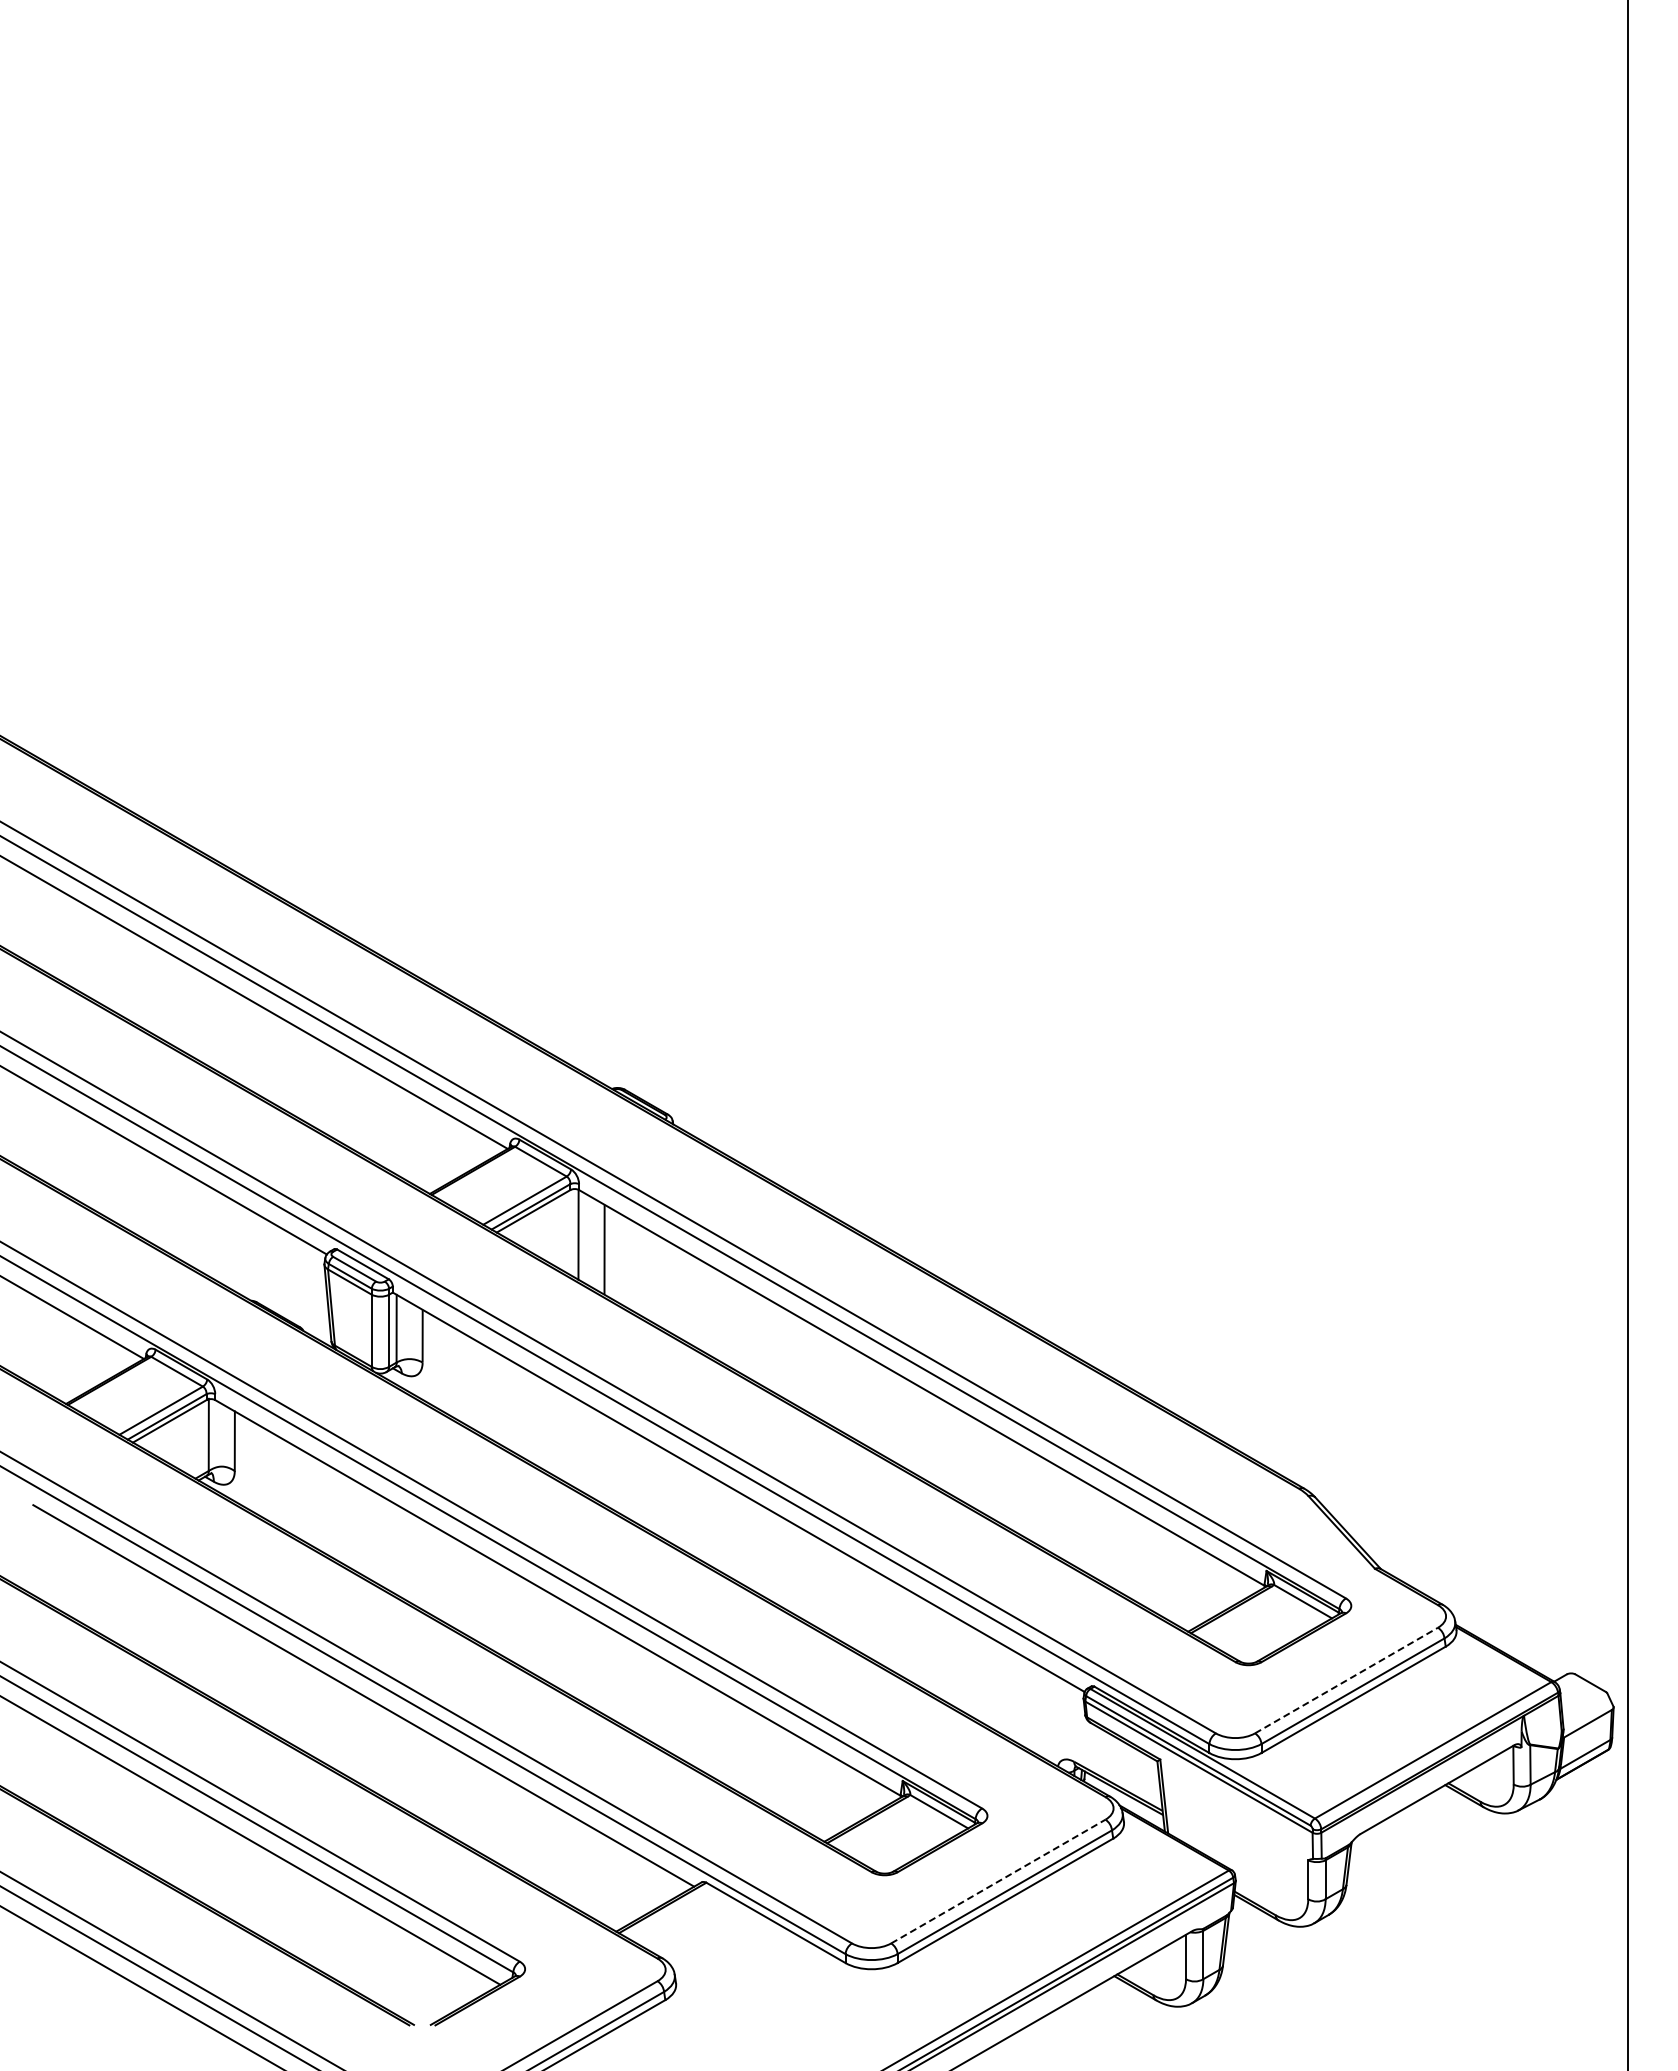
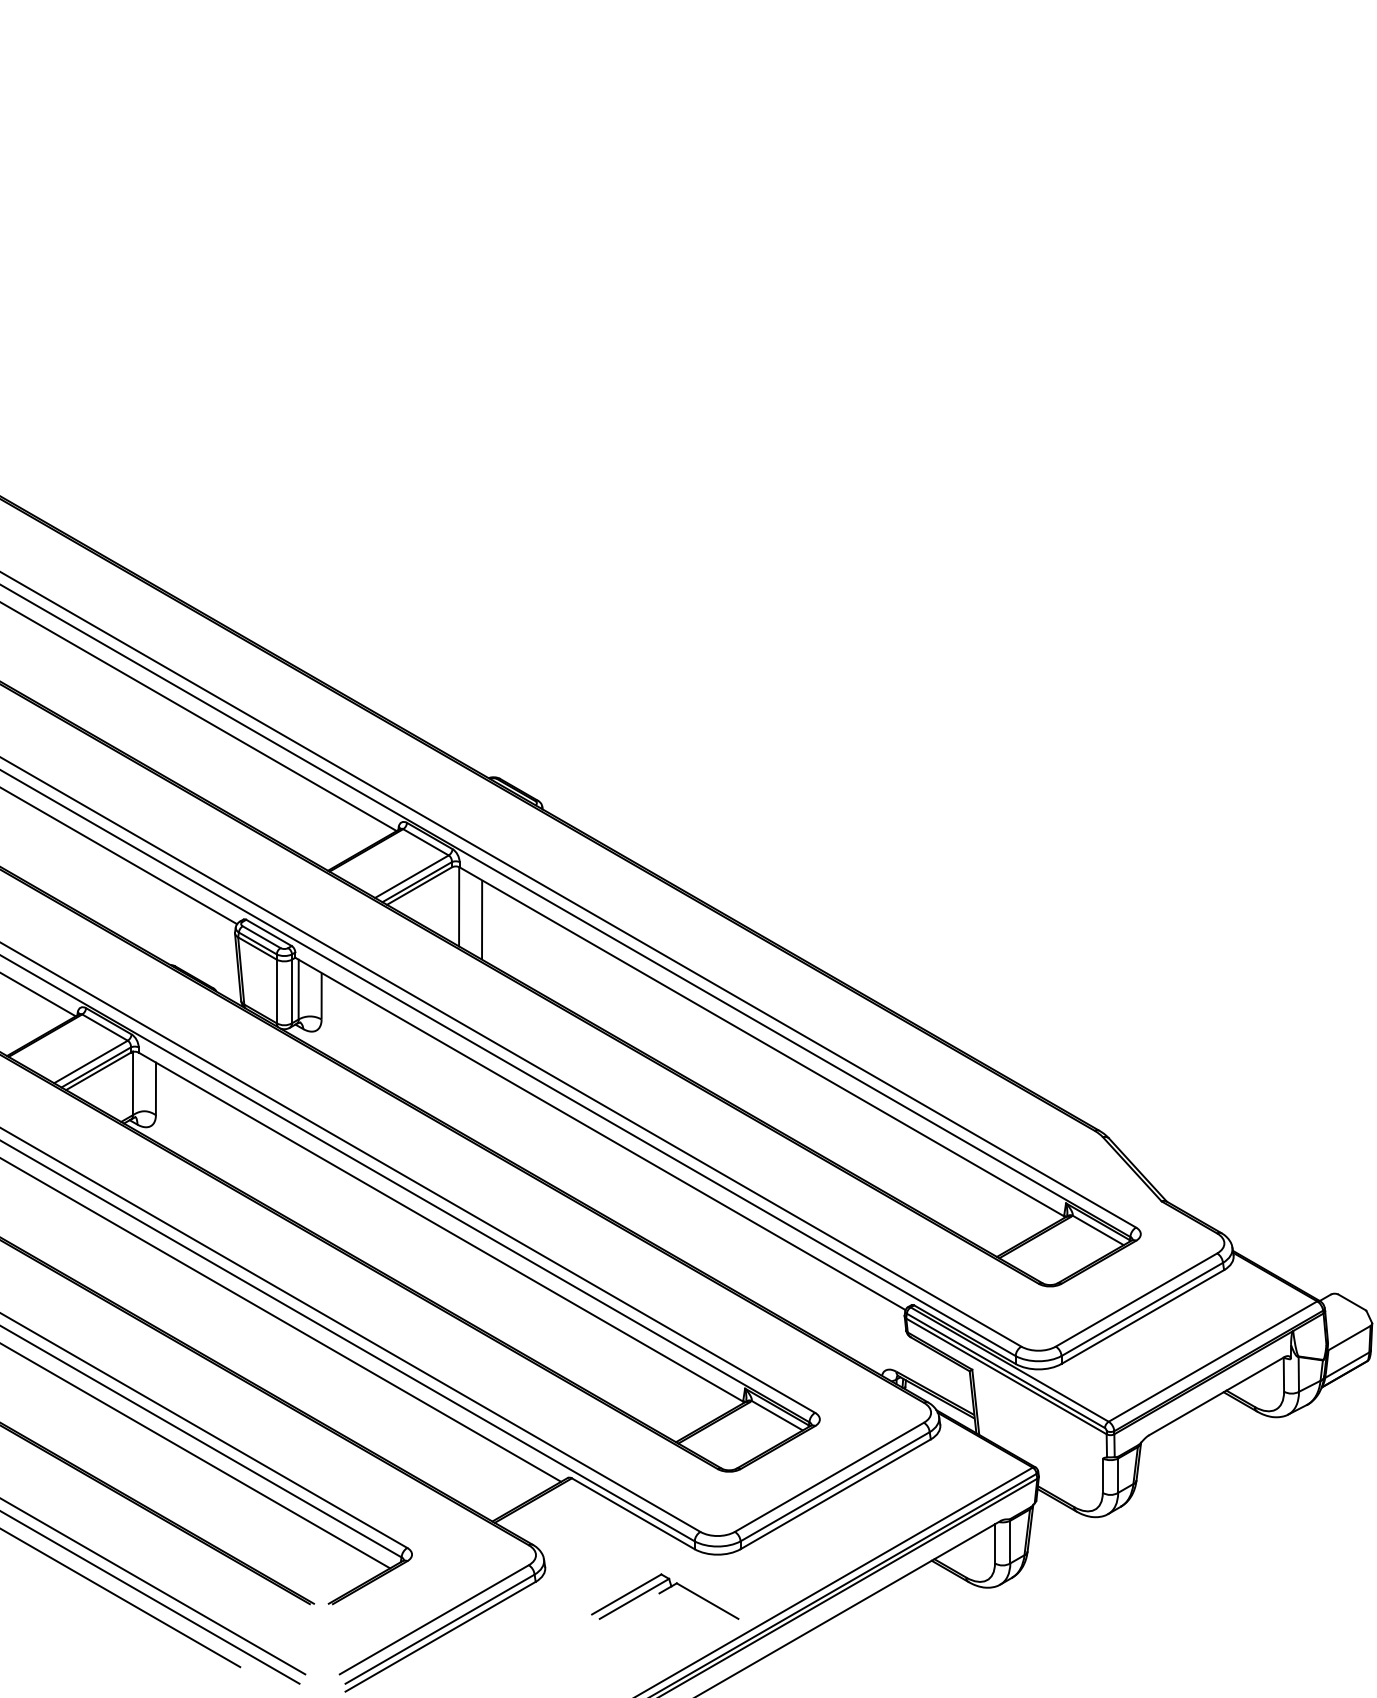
line: (1346, 1680) -> (1136, 1299), dashed -> solid
line: (998, 1881) -> (829, 1477), dashed -> solid
part: (812, 2016) -> (665, 1596), added

